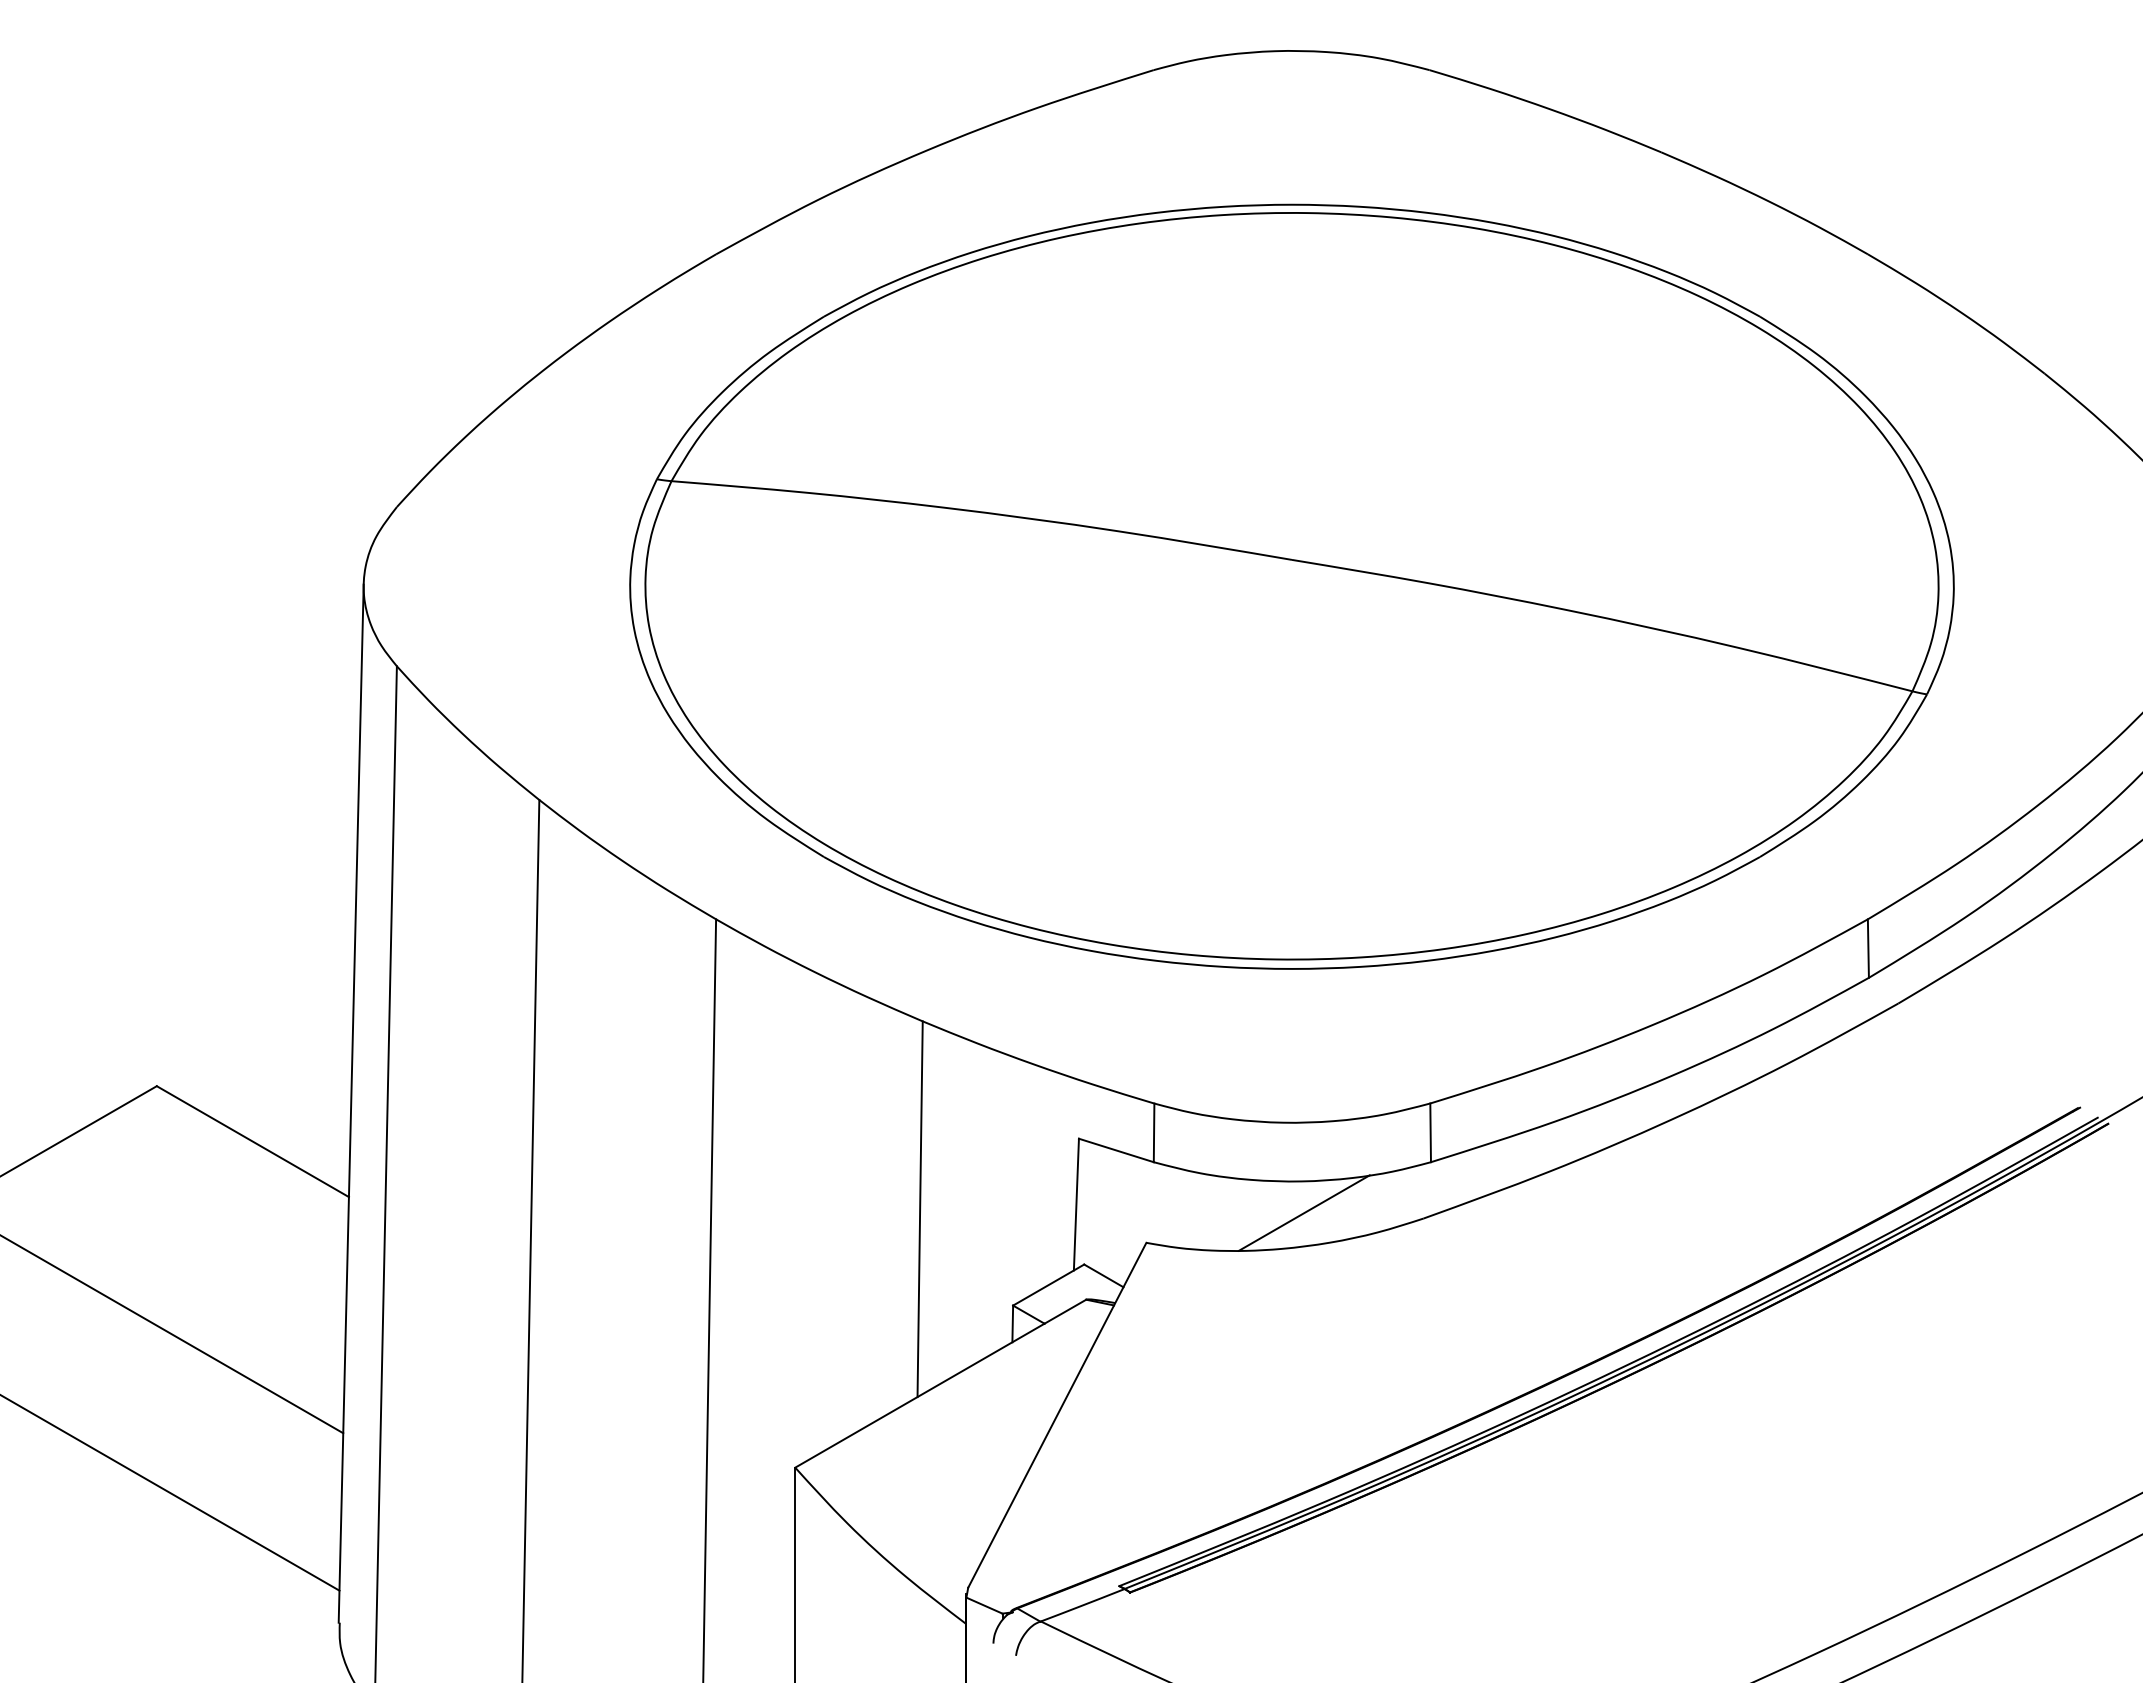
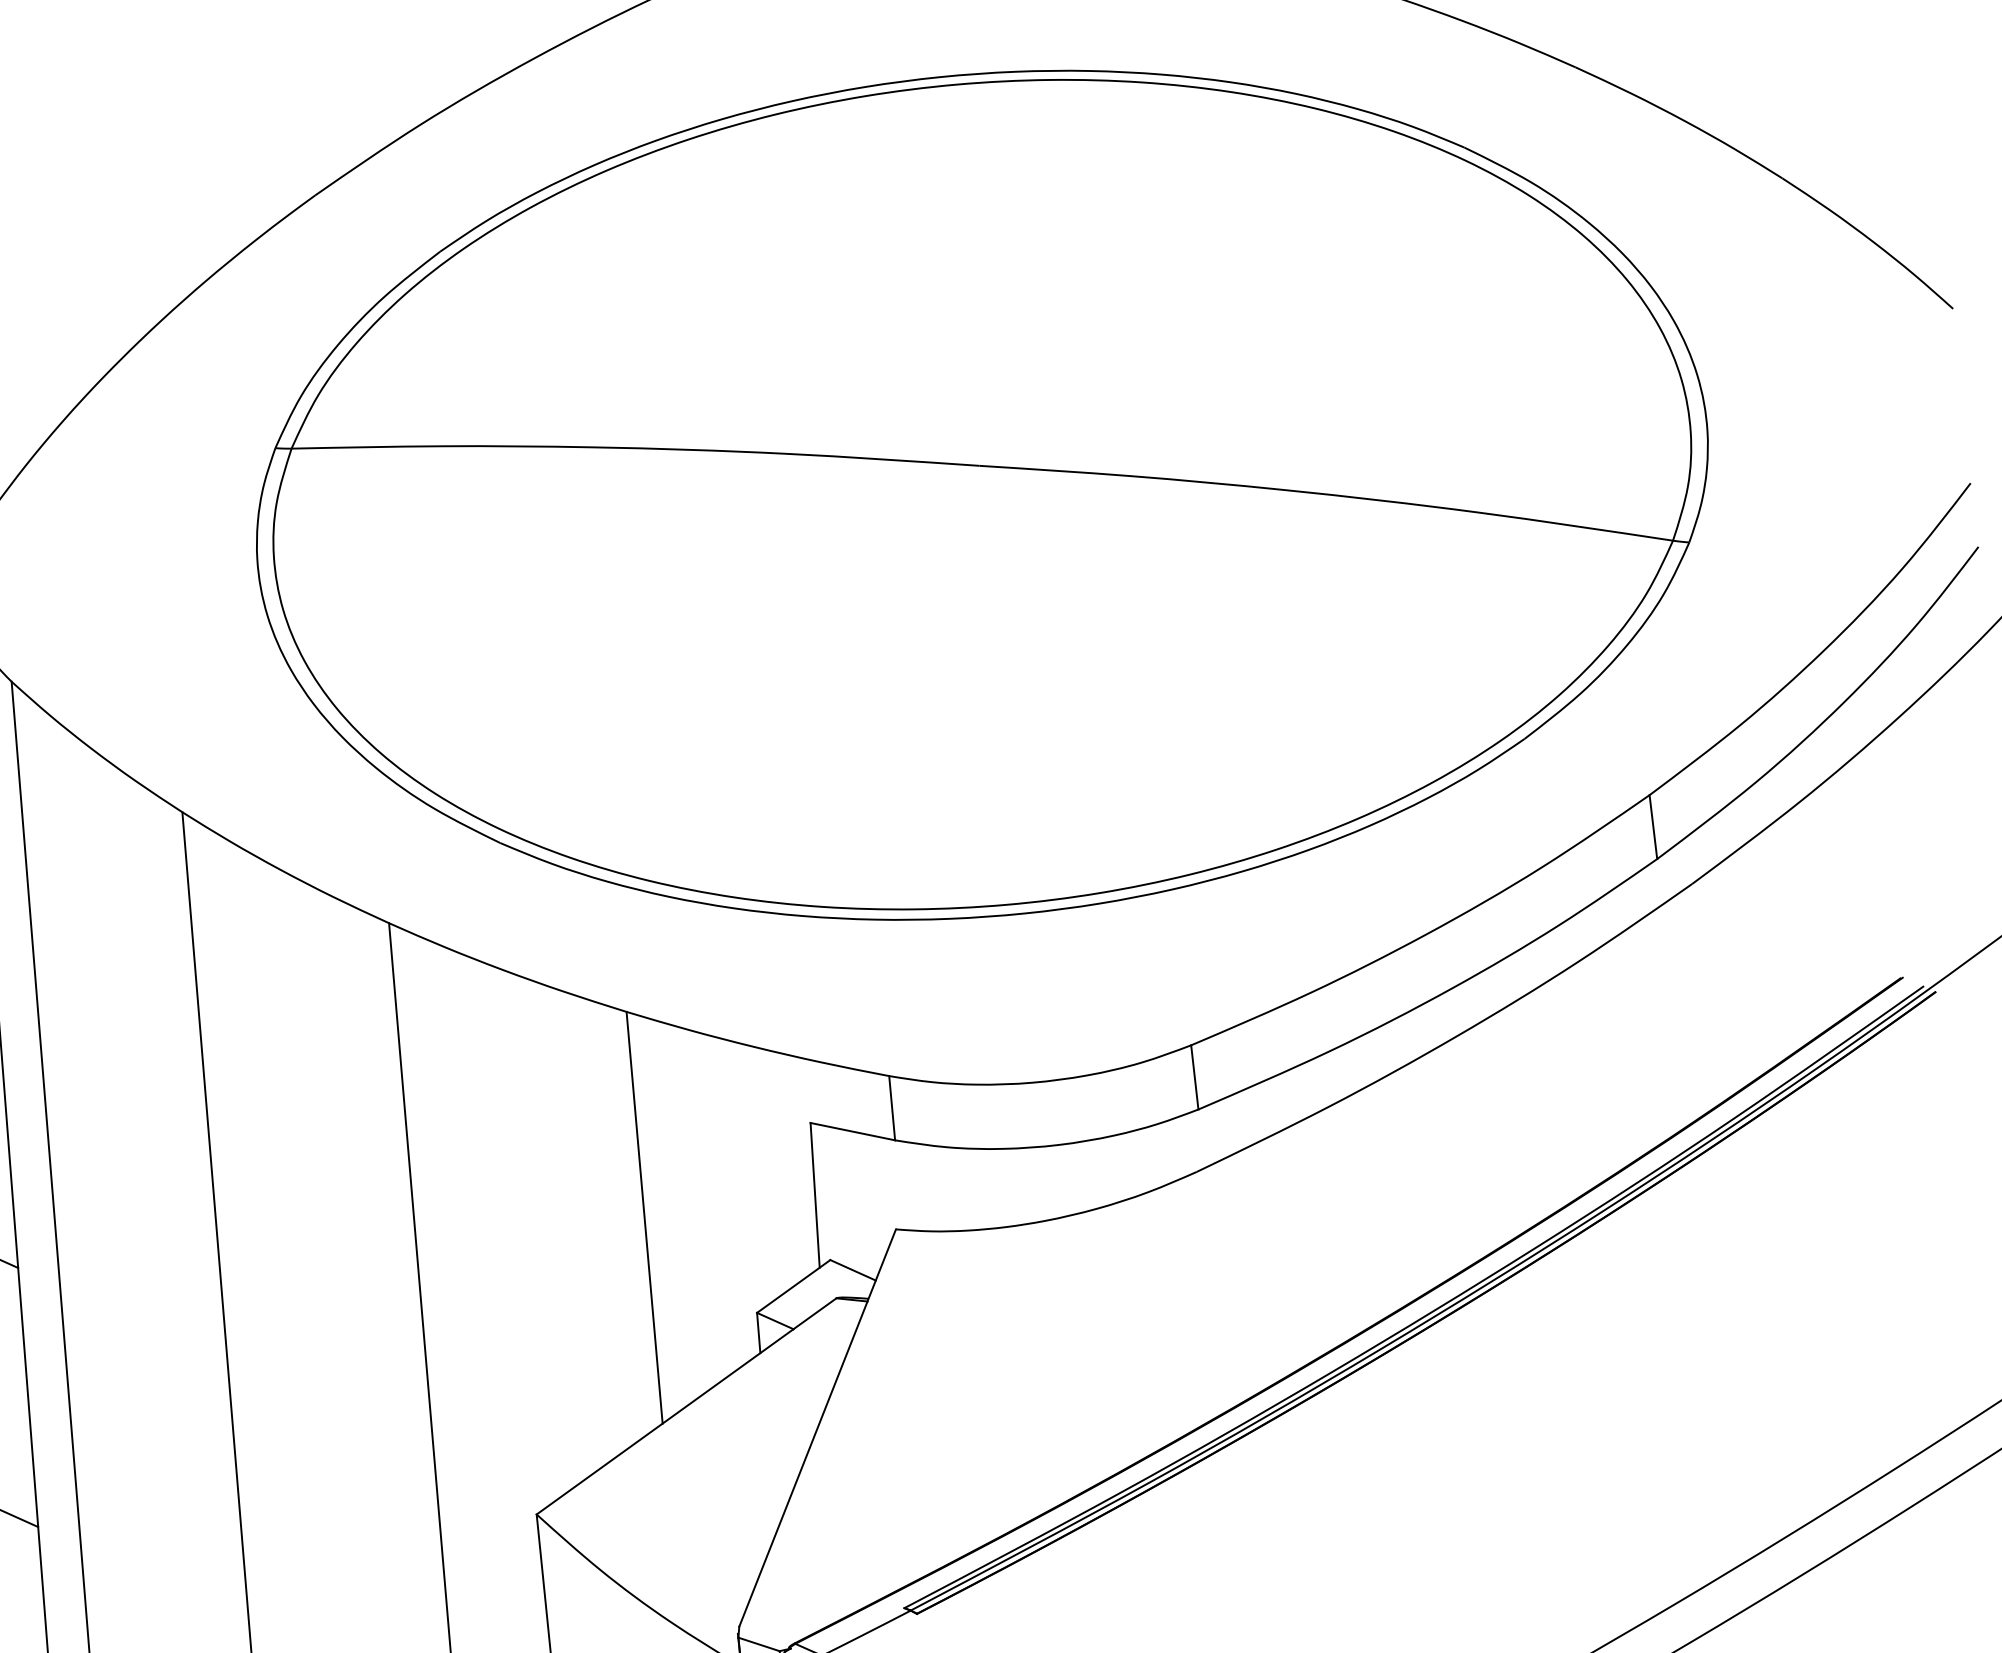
line: (1303, 1212) -> (1064, 1178), removed

